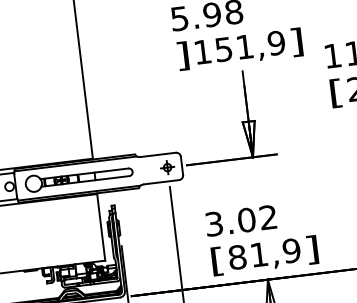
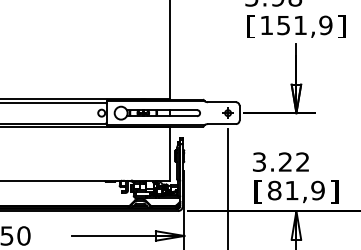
text: (182, 55) -> (250, 26), ] -> [
text: (246, 219) -> (285, 161), 3.02 -> 3.22

